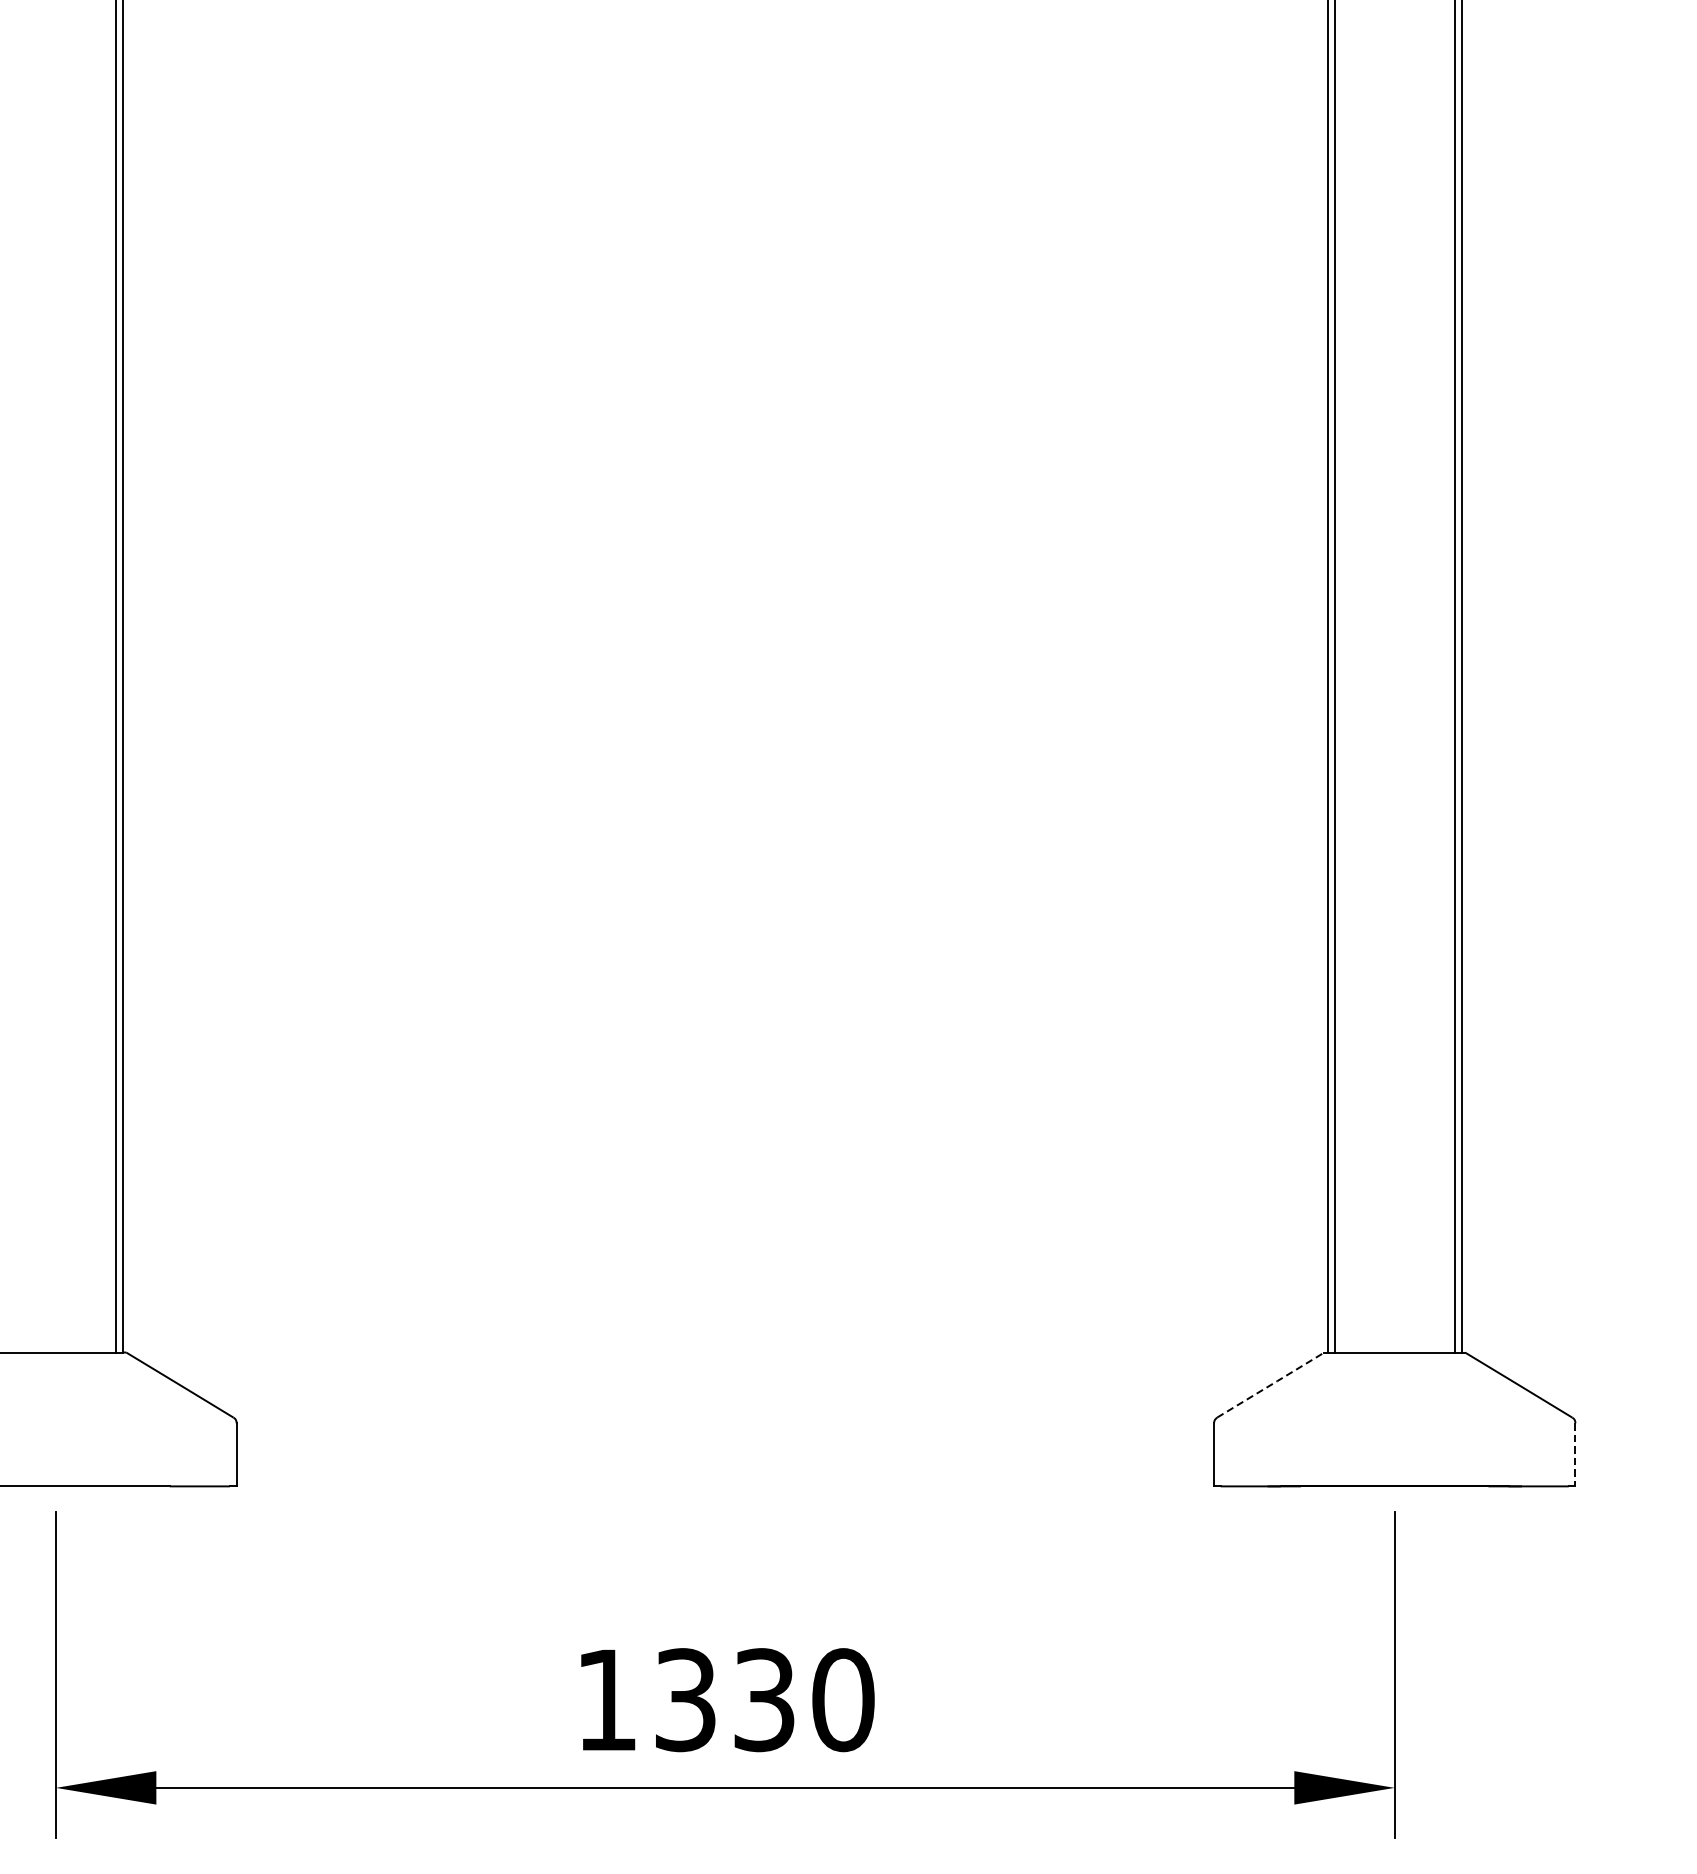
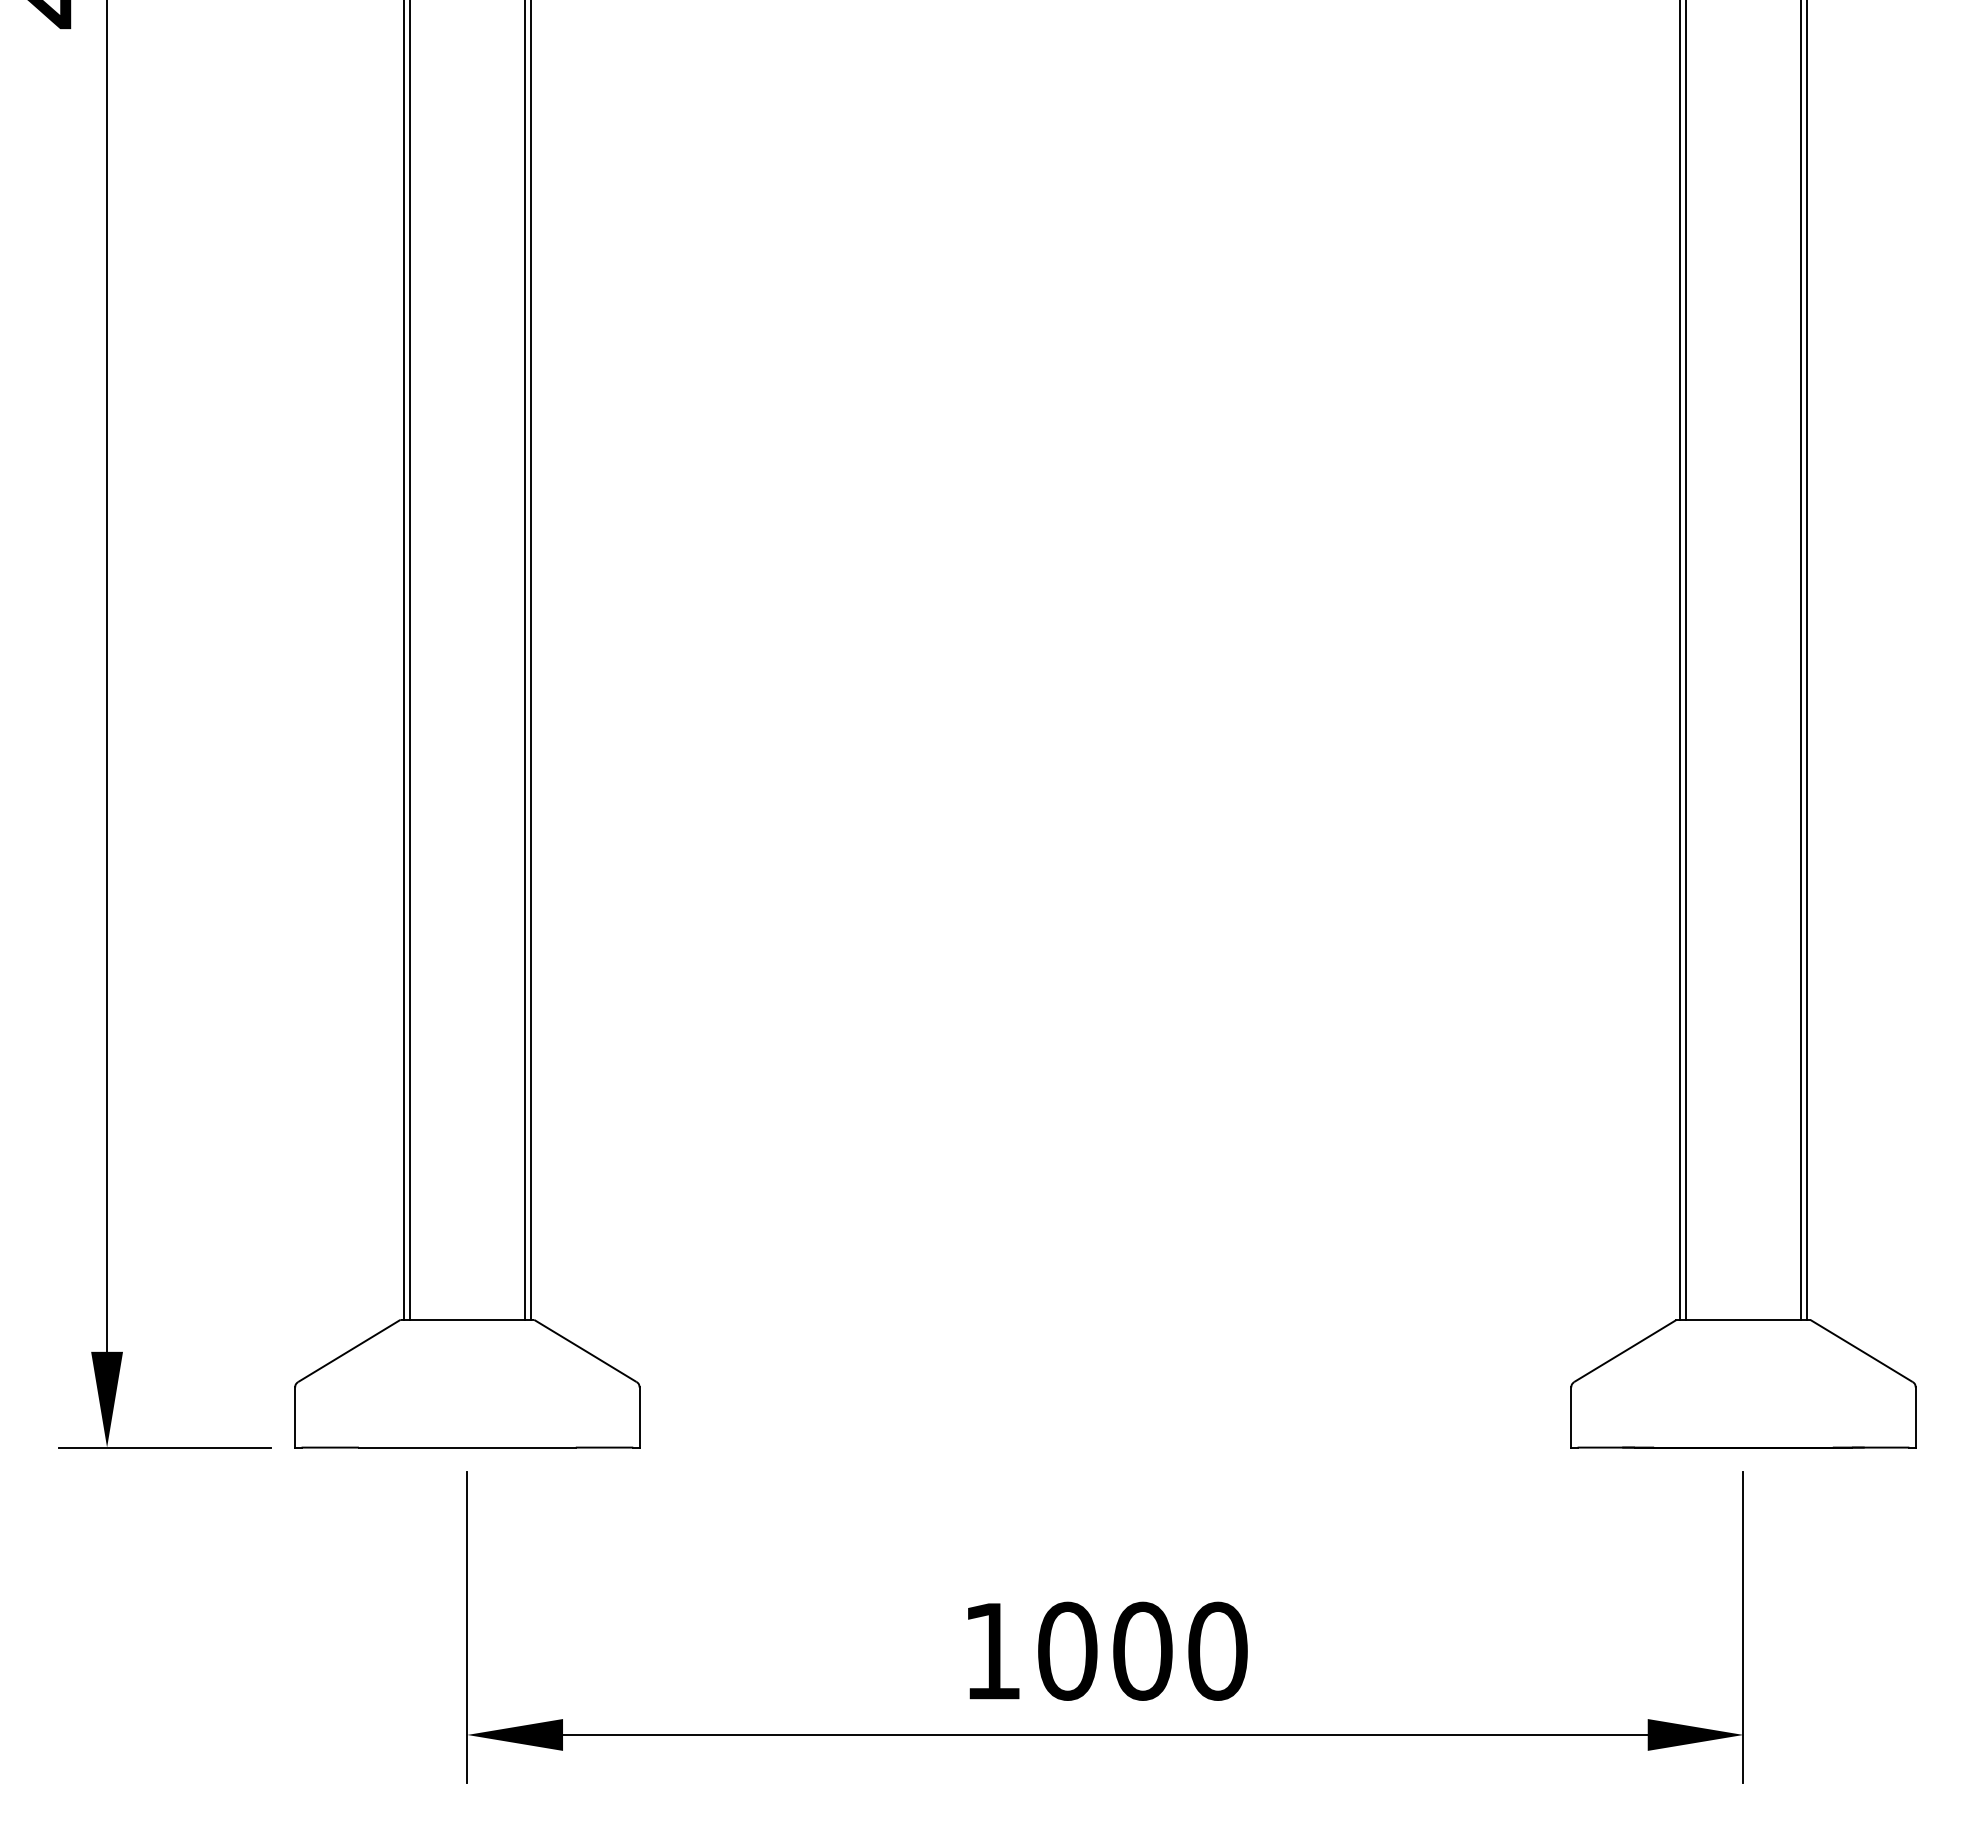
line: (1272, 1384) -> (1626, 1350), dashed -> solid
line: (1575, 1455) -> (1915, 1418), dashed -> solid
text: (725, 1699) -> (1105, 1650), 1330 -> 1000

